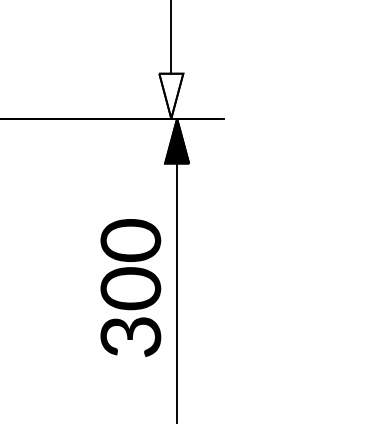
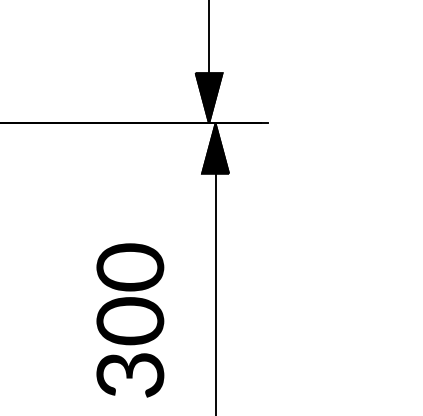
fill: (171, 95) -> (209, 97), added
text: (130, 287) -> (129, 319), moved

